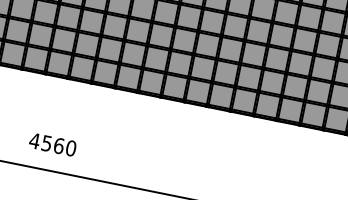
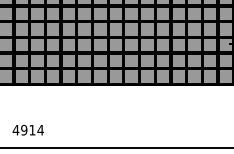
text: (59, 144) -> (32, 129), 4560 -> 4914

